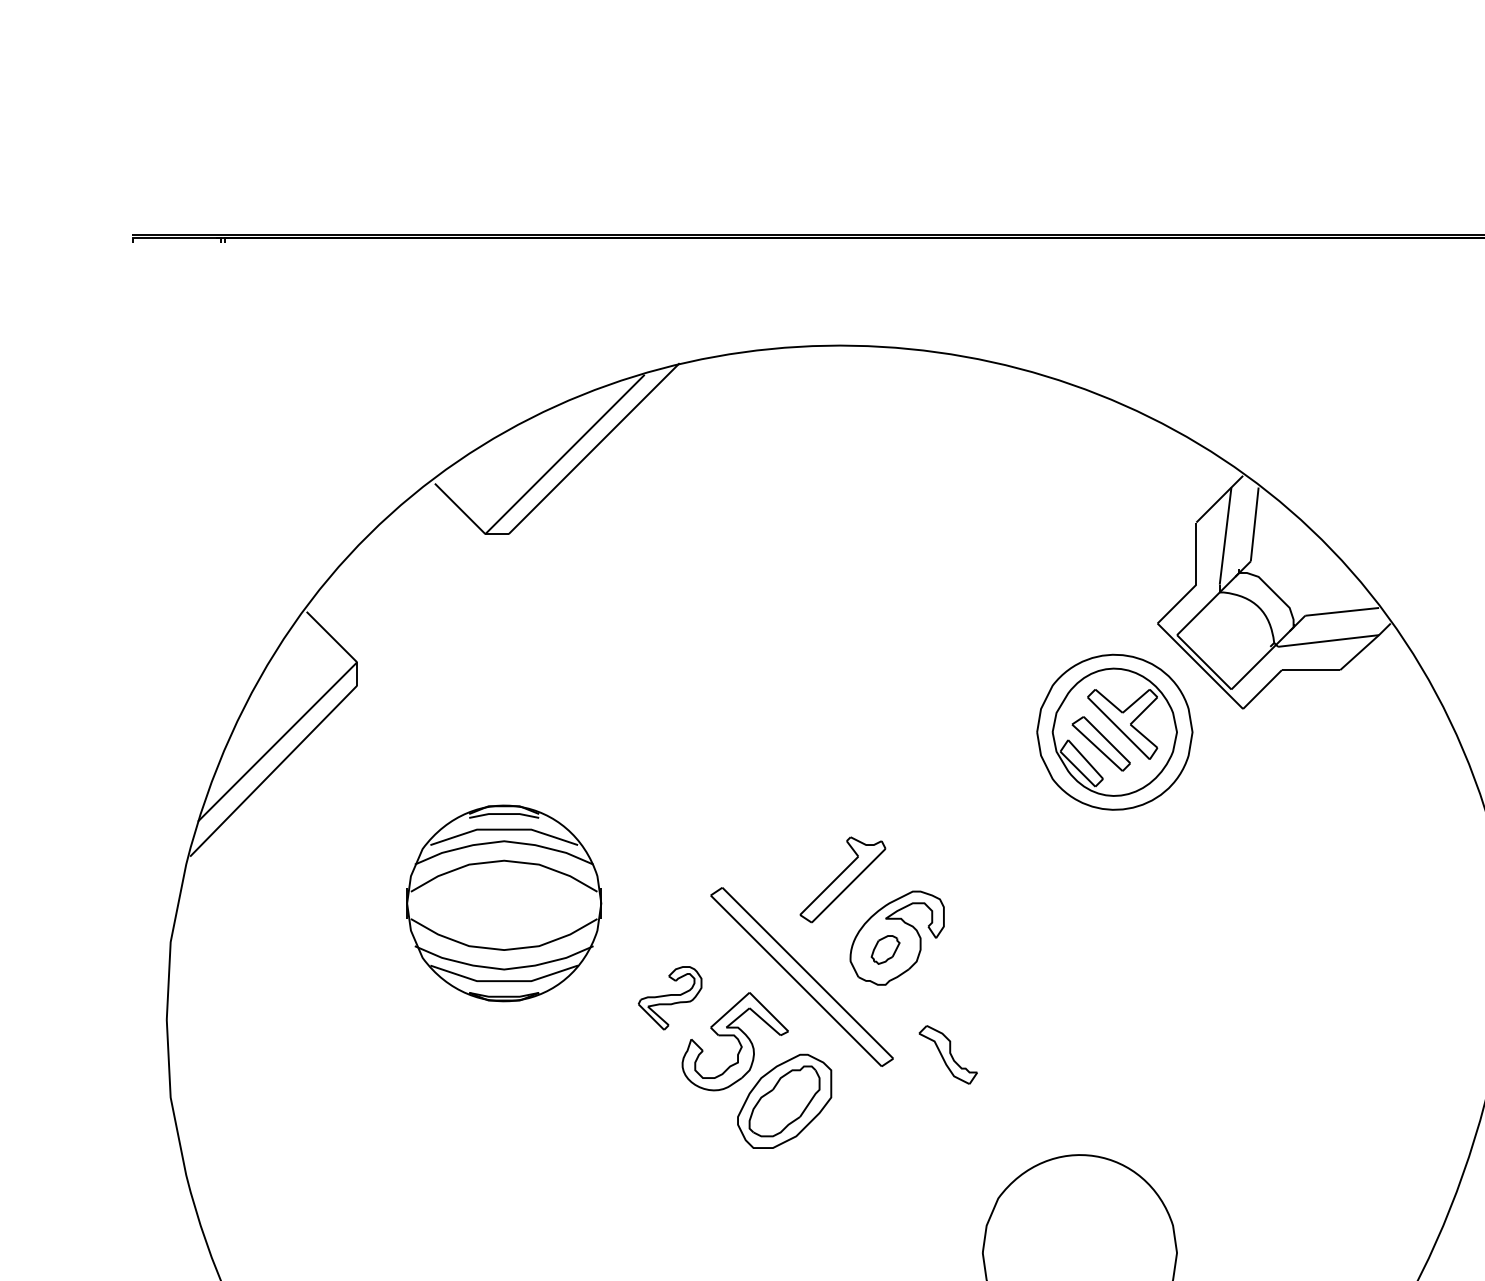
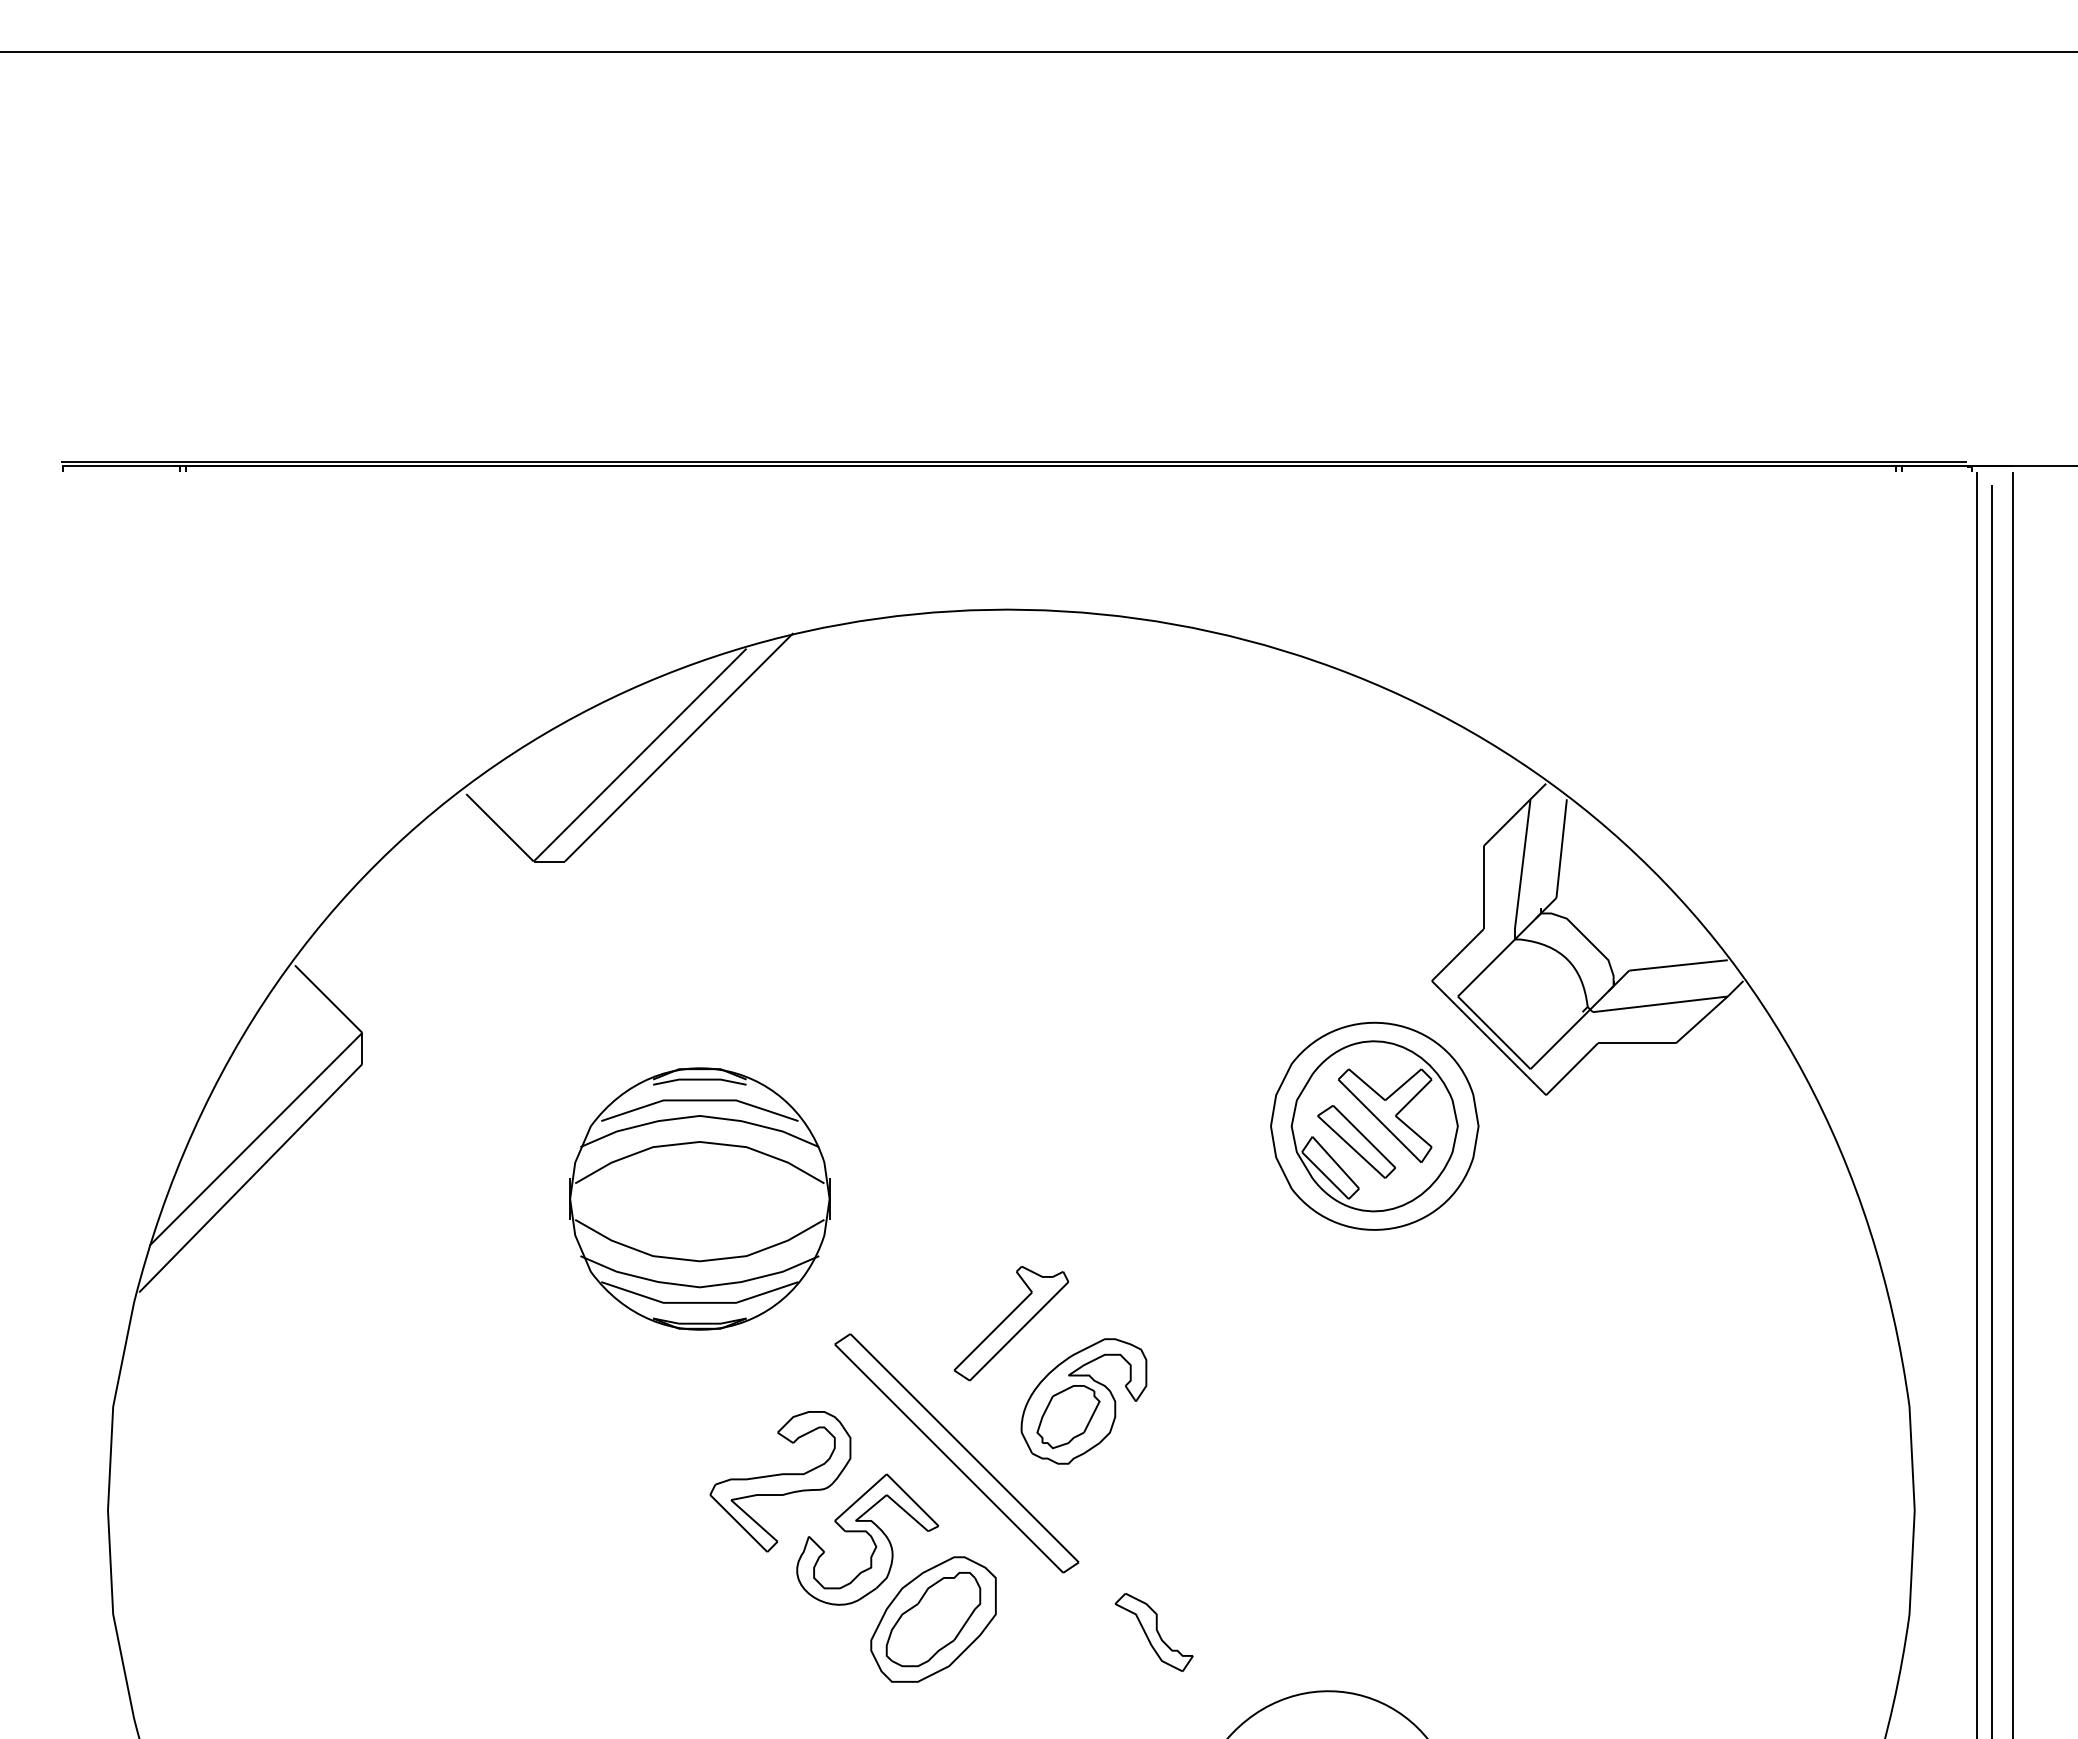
part: (503, 903) -> (699, 1198), moved
part: (885, 950) -> (1068, 1417), size x1.67
part: (670, 998) -> (780, 1481), size x1.67
part: (947, 1054) -> (1153, 1632), moved

